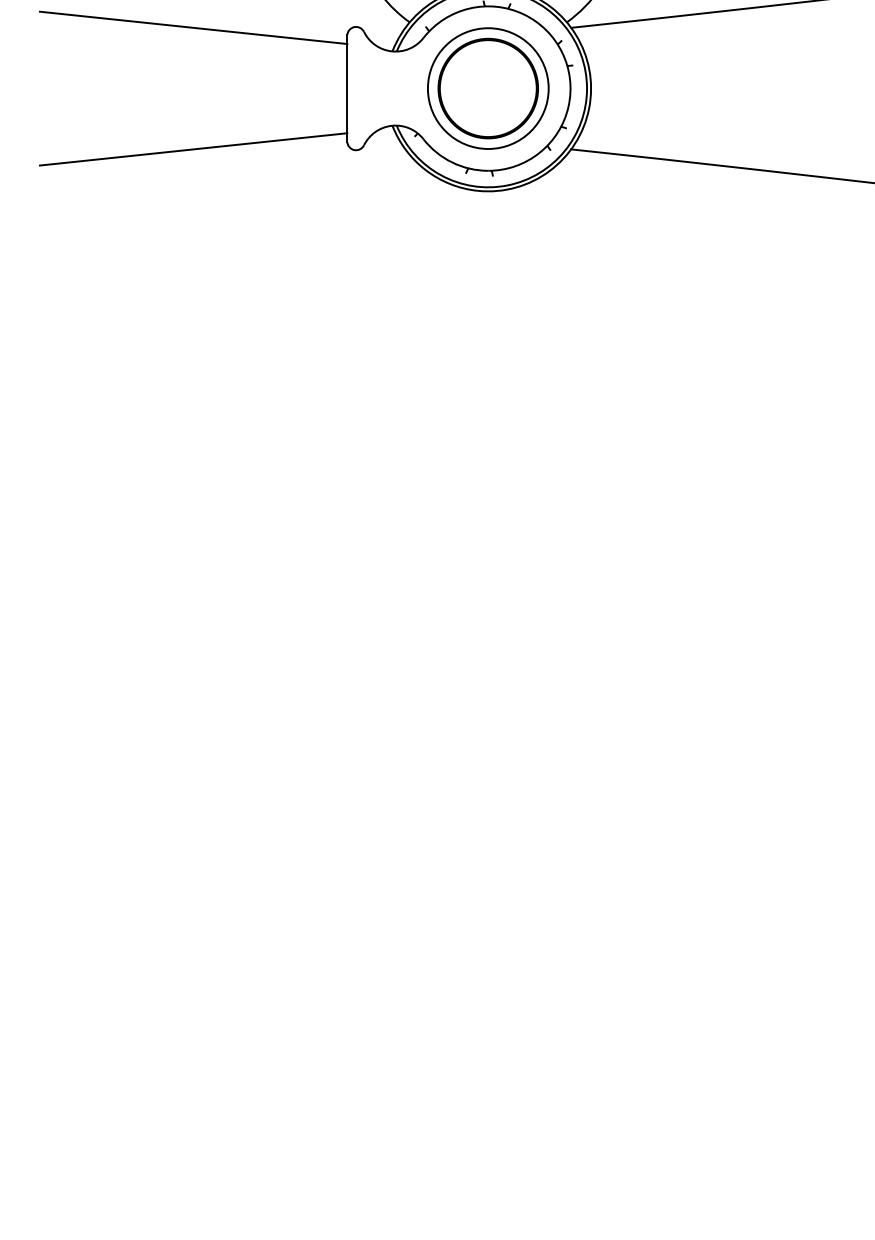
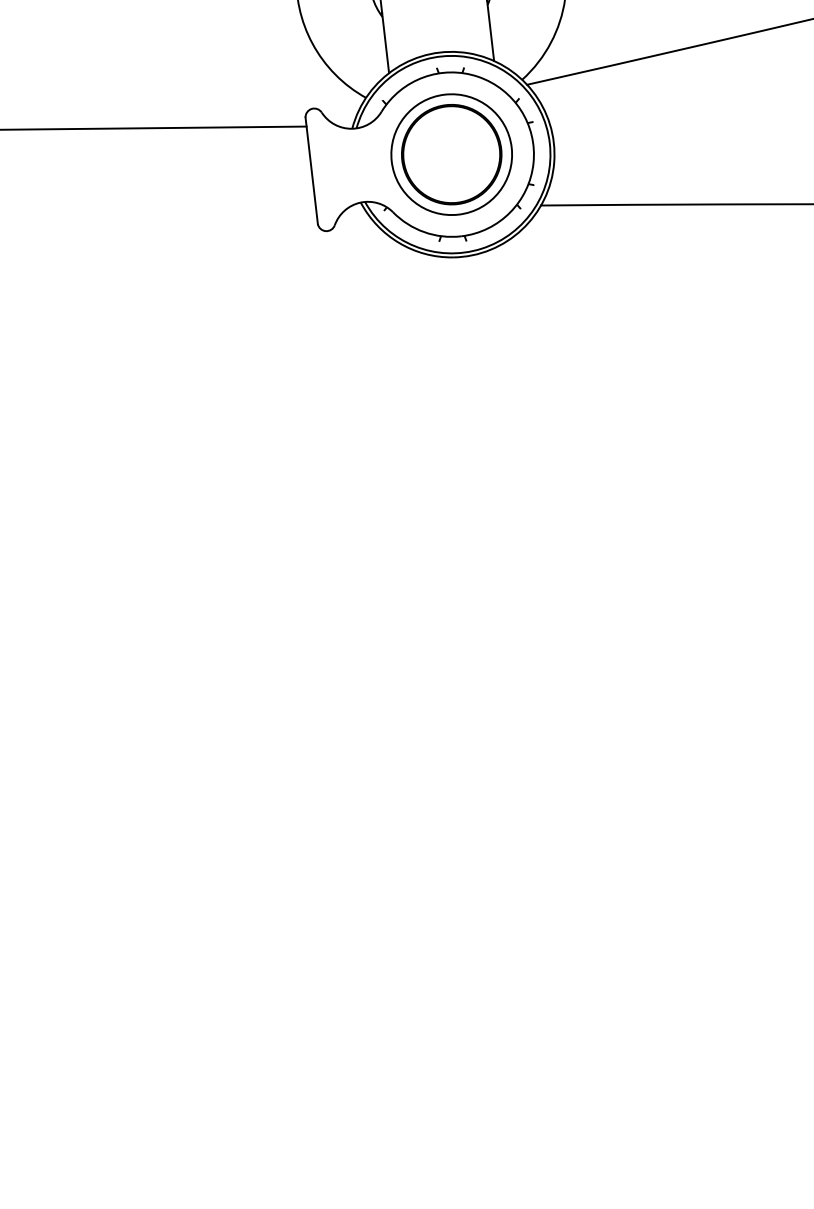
line: (193, 149) -> (165, 249), removed

